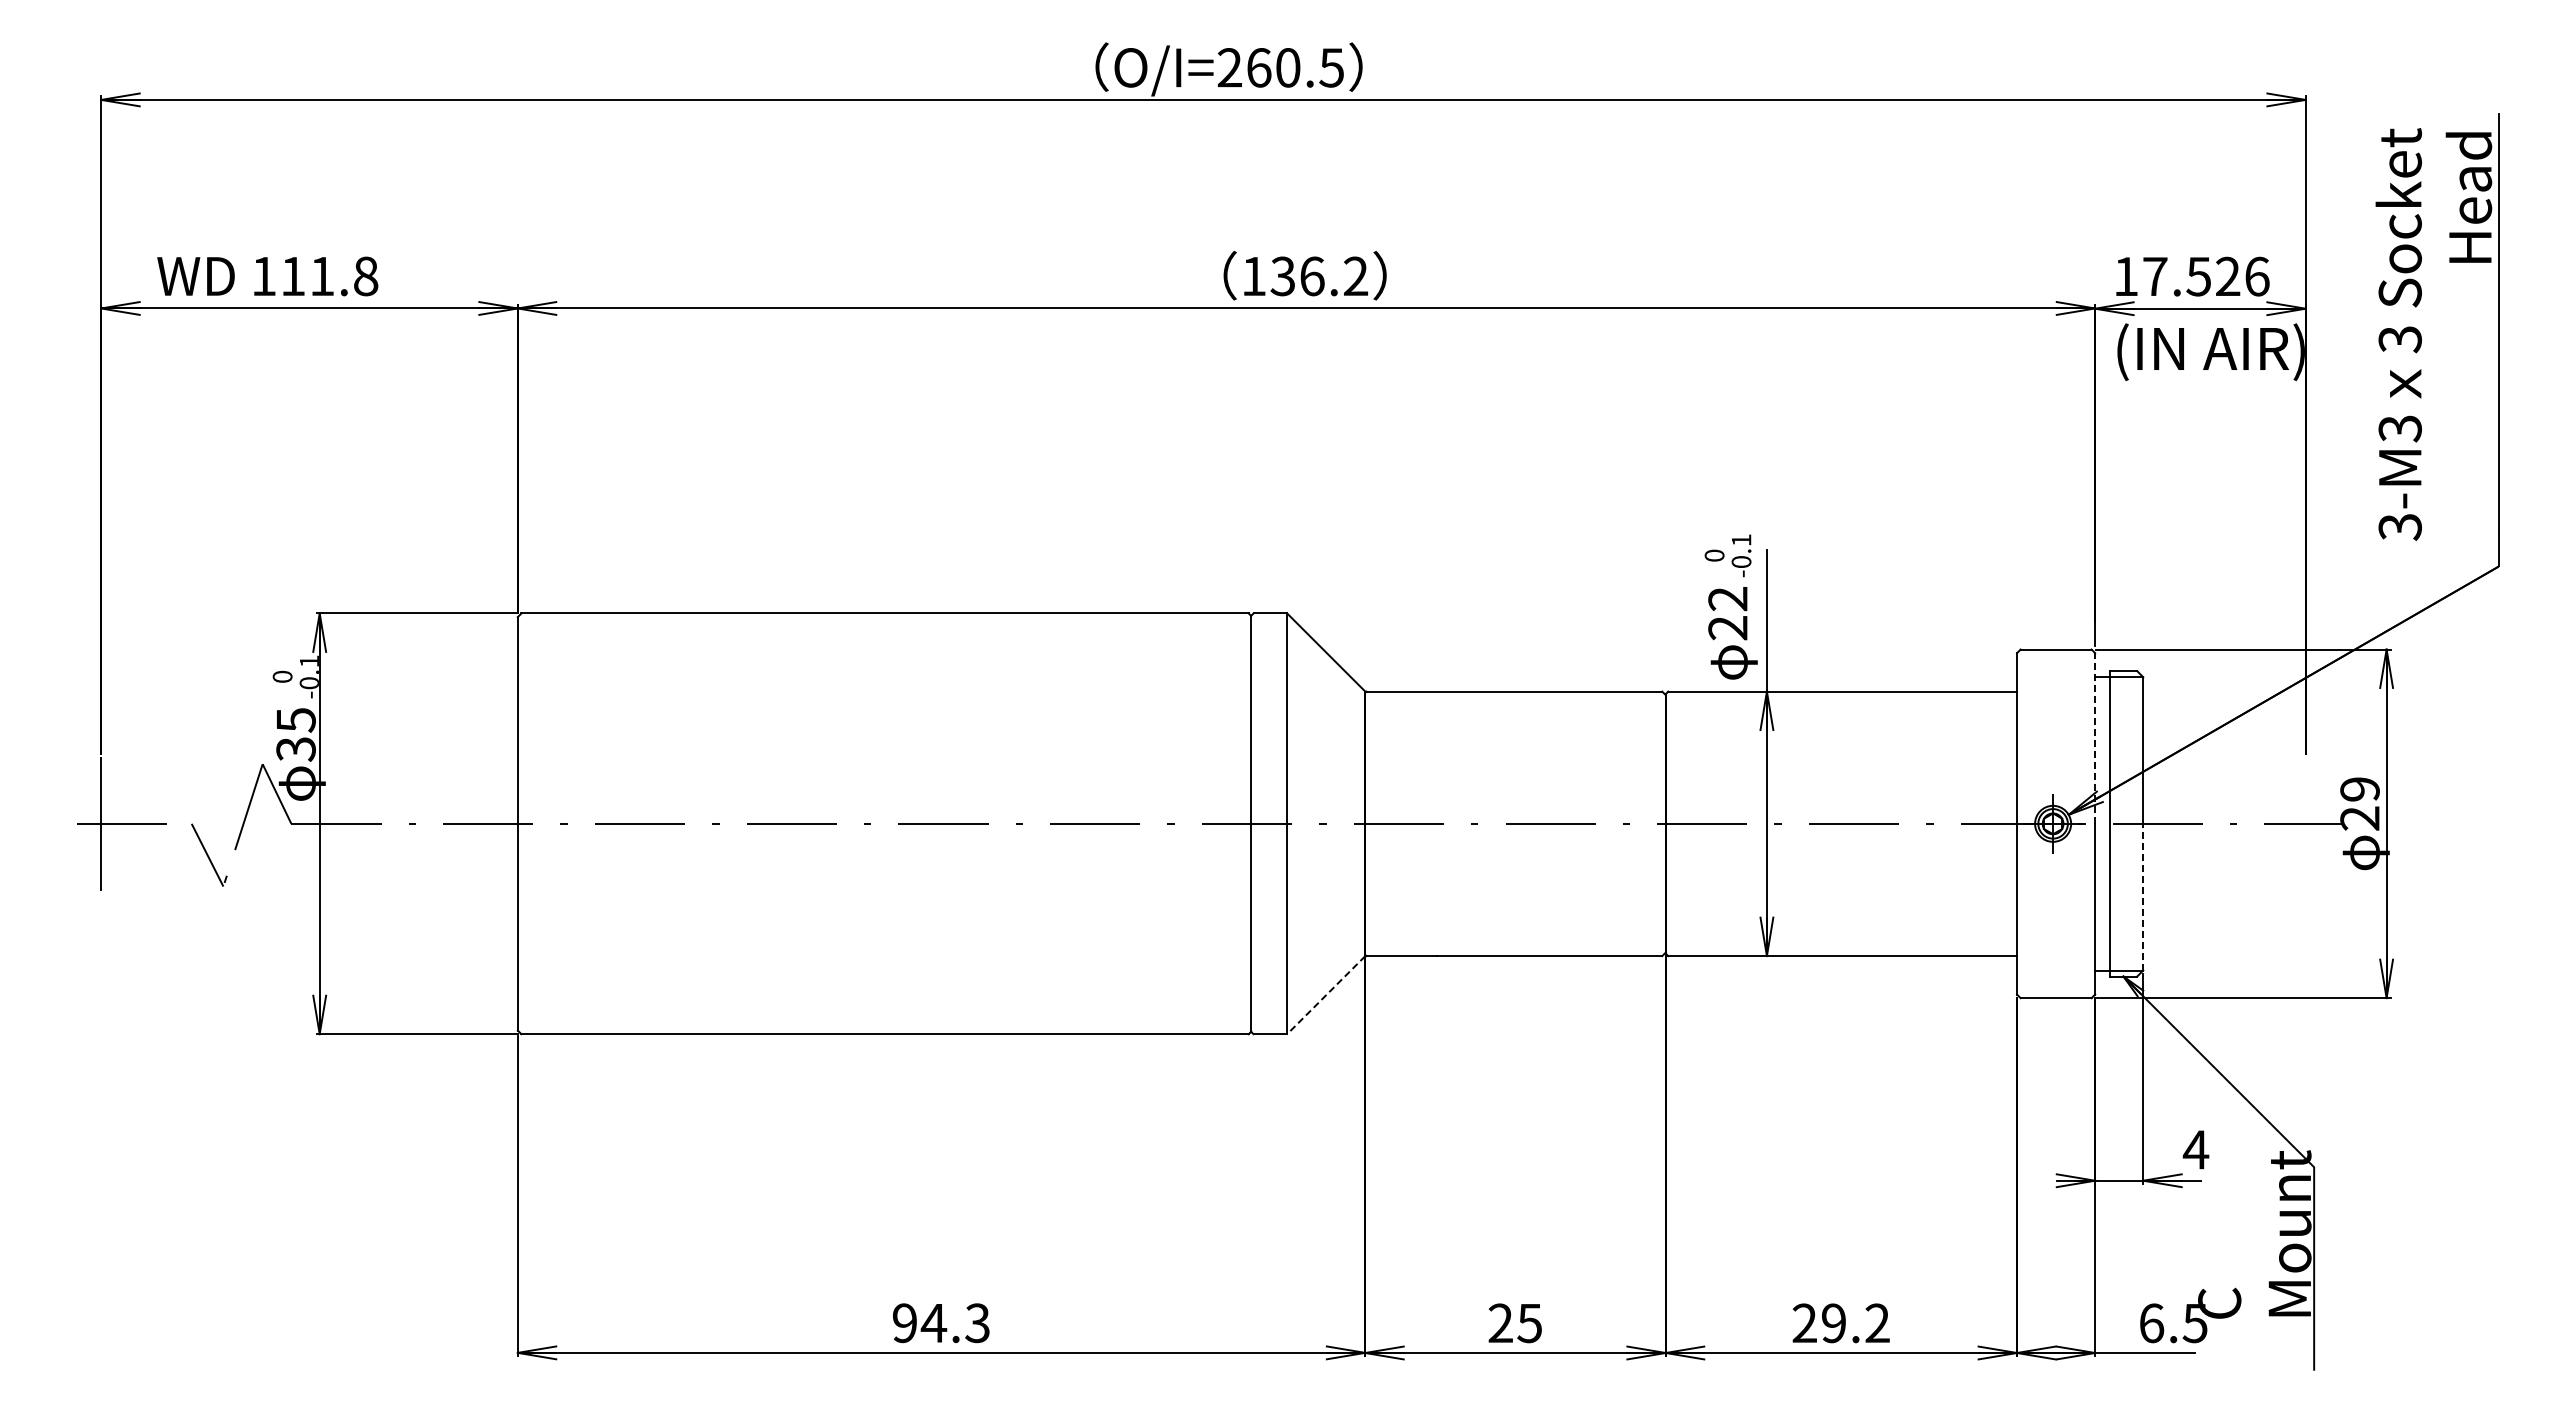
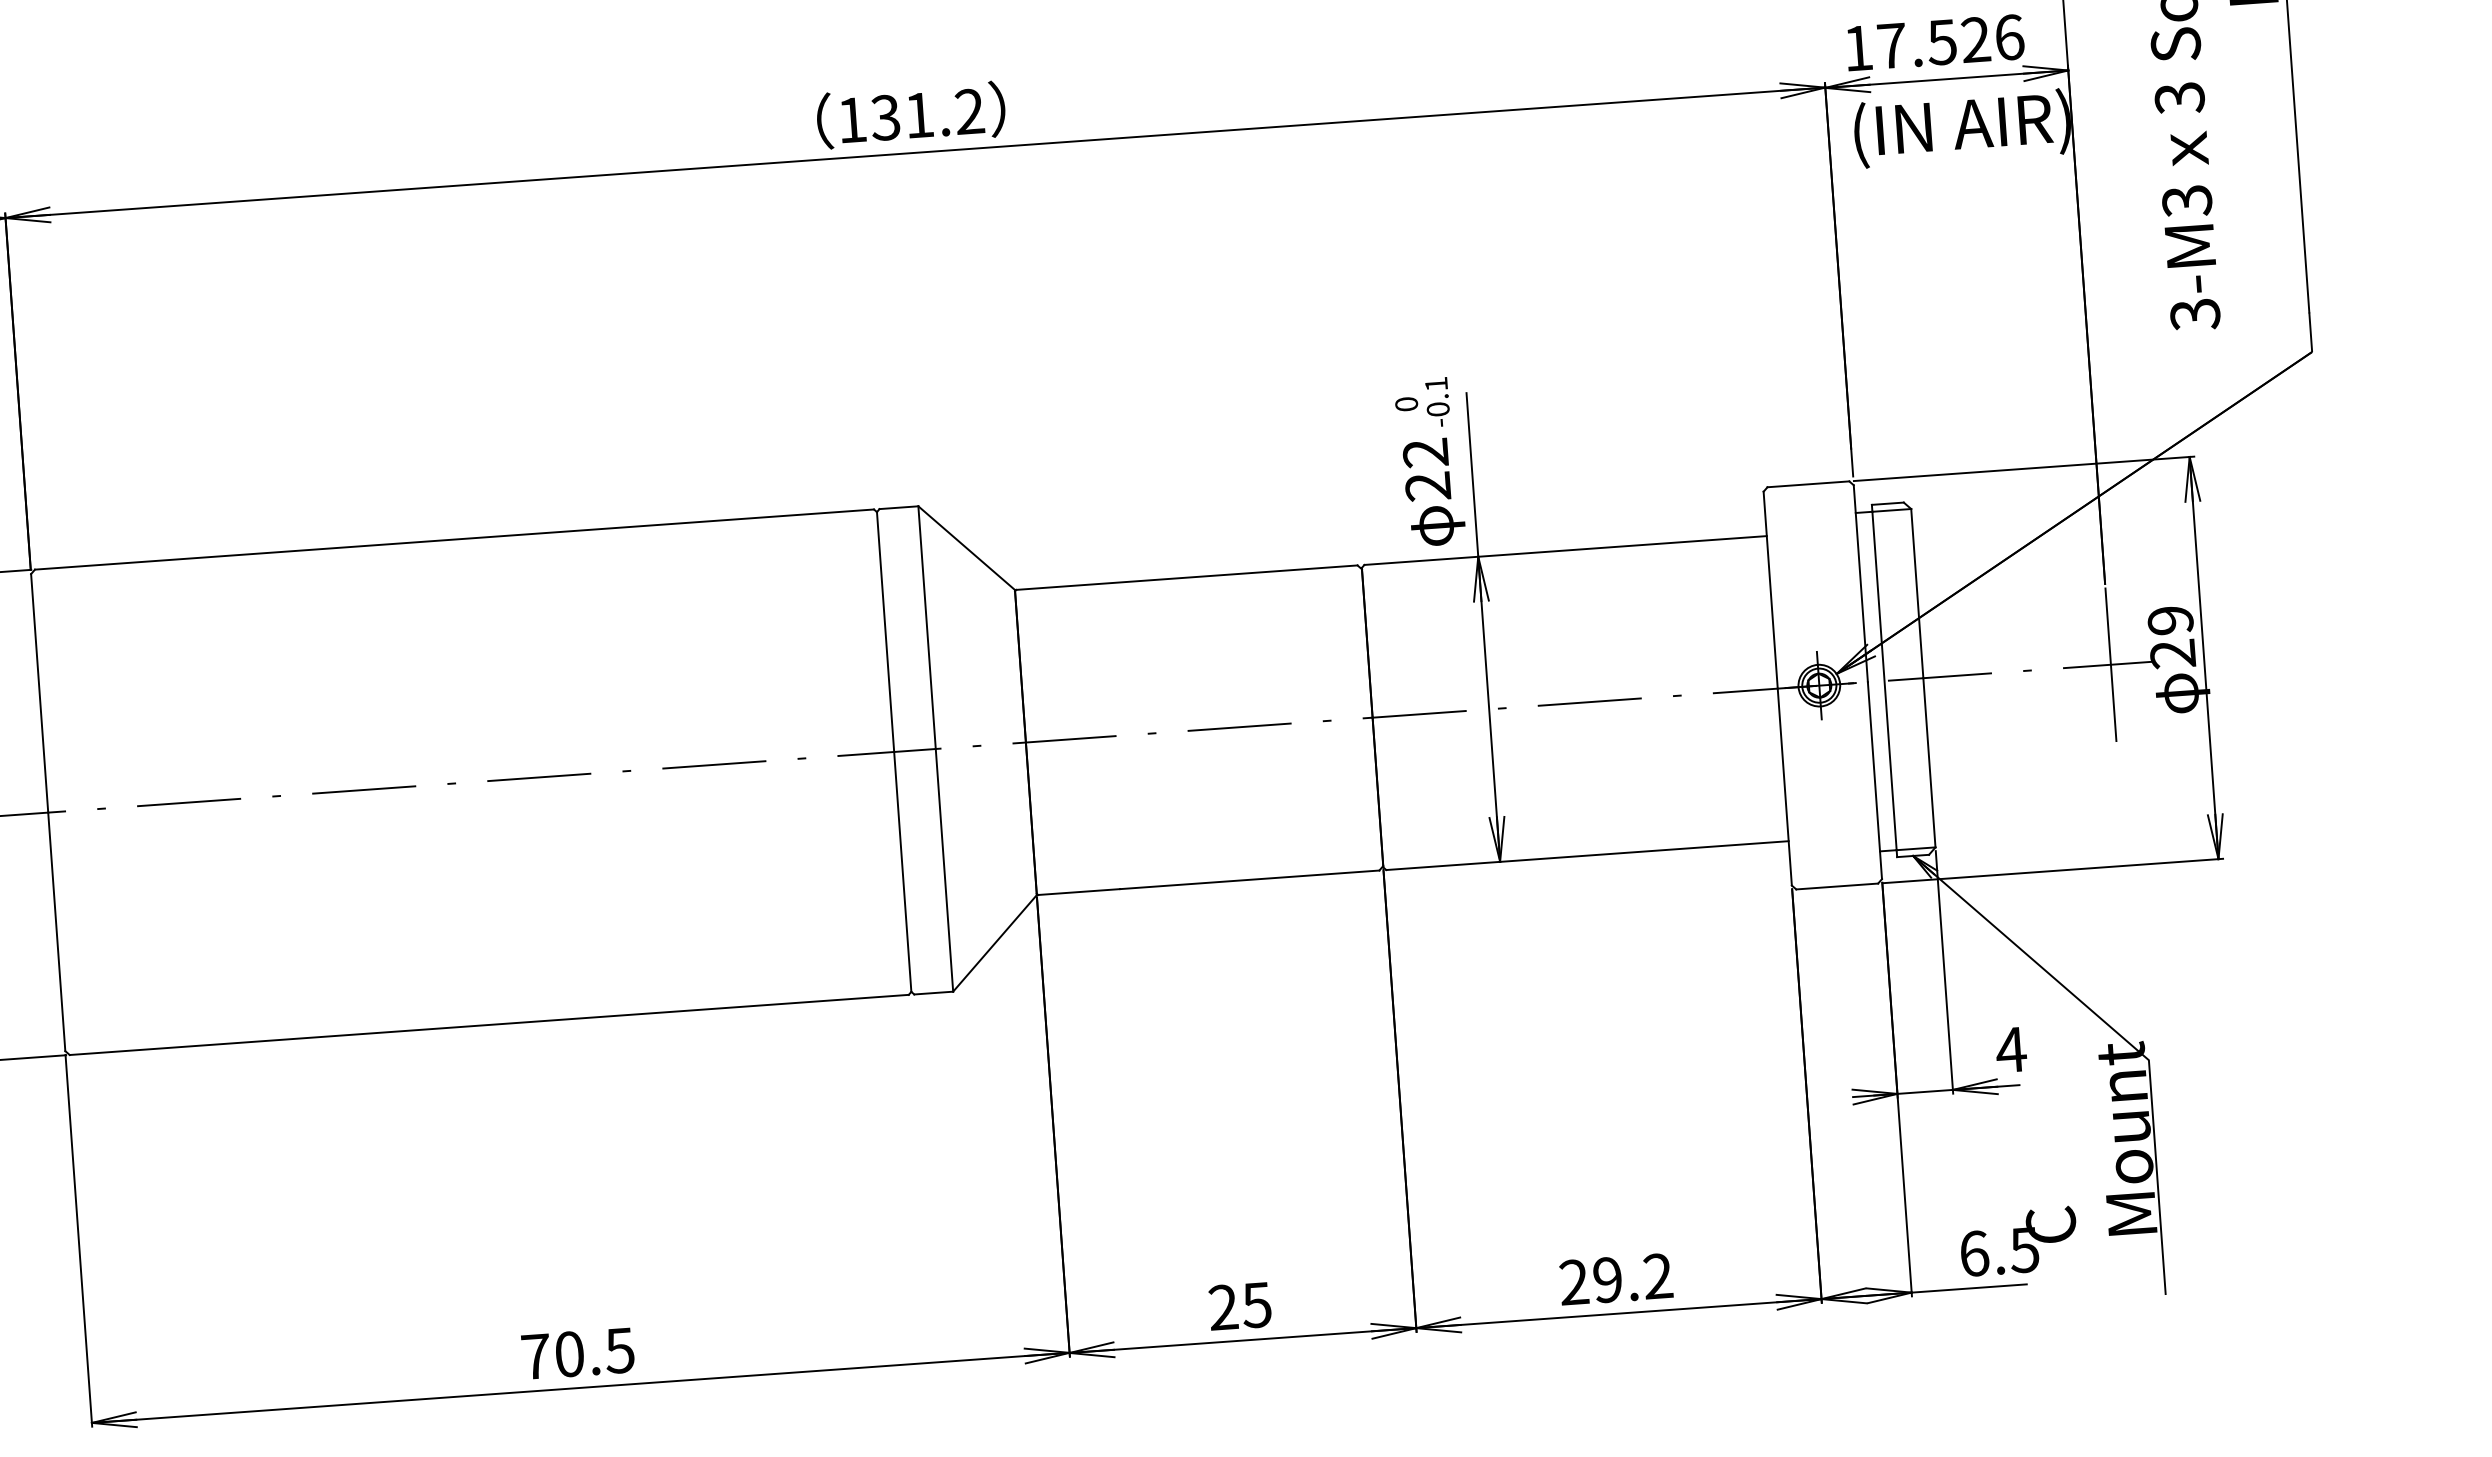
text: (1312, 276) -> (919, 115), 136.2 -> 131.2
line: (2095, 738) -> (1861, 583), dashed -> solid
line: (2305, 823) -> (2110, 664), added
line: (2143, 896) -> (1929, 761), dashed -> solid
line: (1325, 995) -> (994, 943), dashed -> solid
text: (940, 1323) -> (577, 1354), 94.3 -> 70.5

